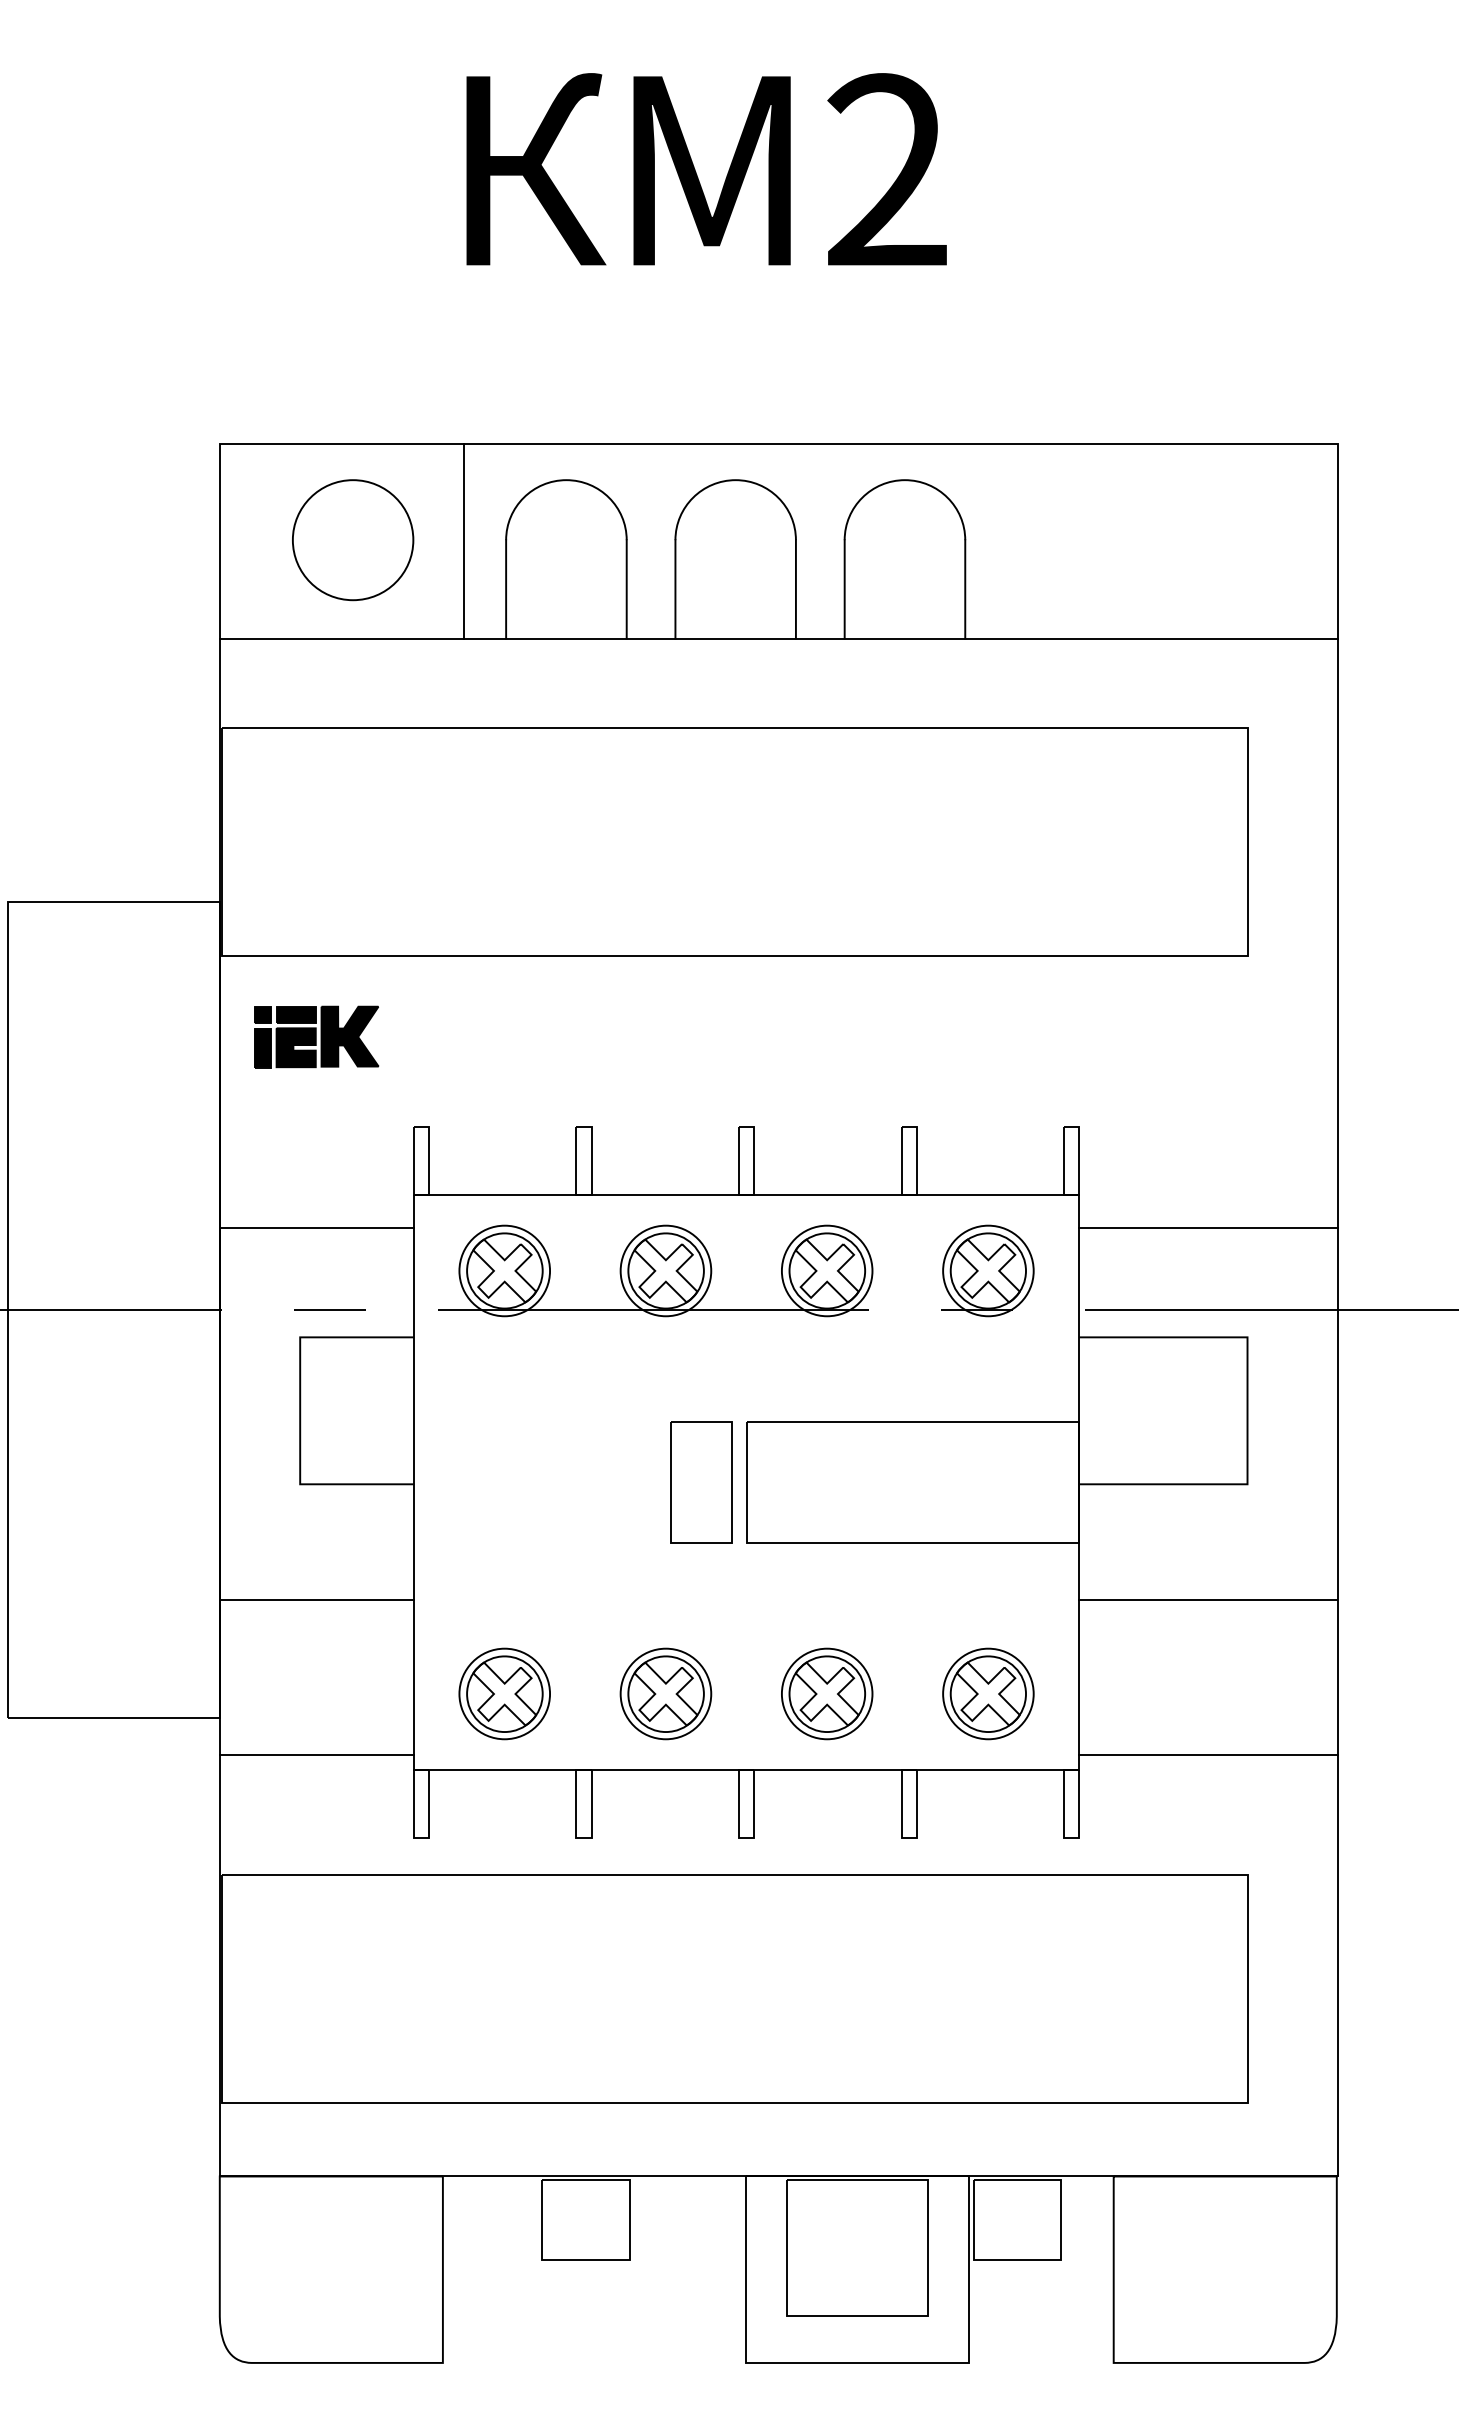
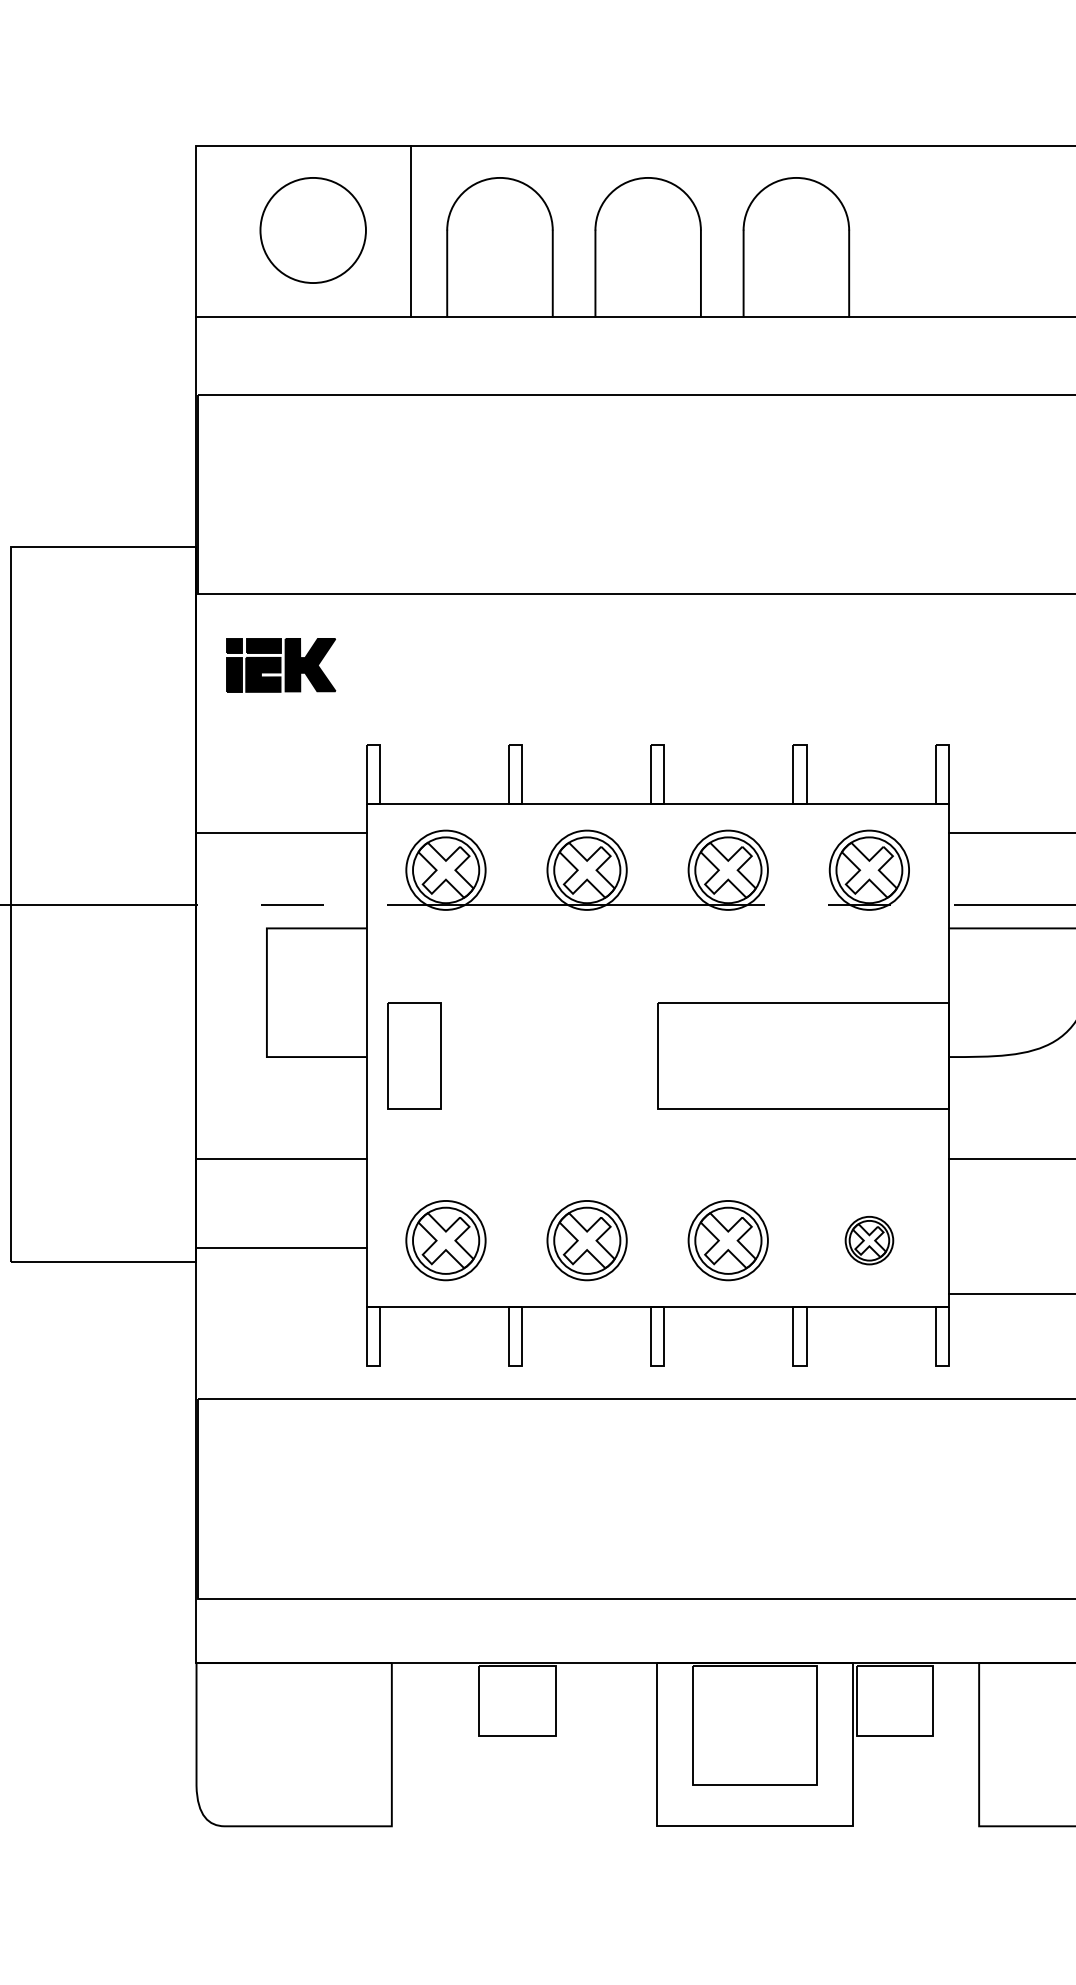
part: (701, 1482) -> (415, 1055), moved
part: (988, 1693) -> (869, 1240), size x0.6
line: (316, 1754) -> (281, 1248), moved

